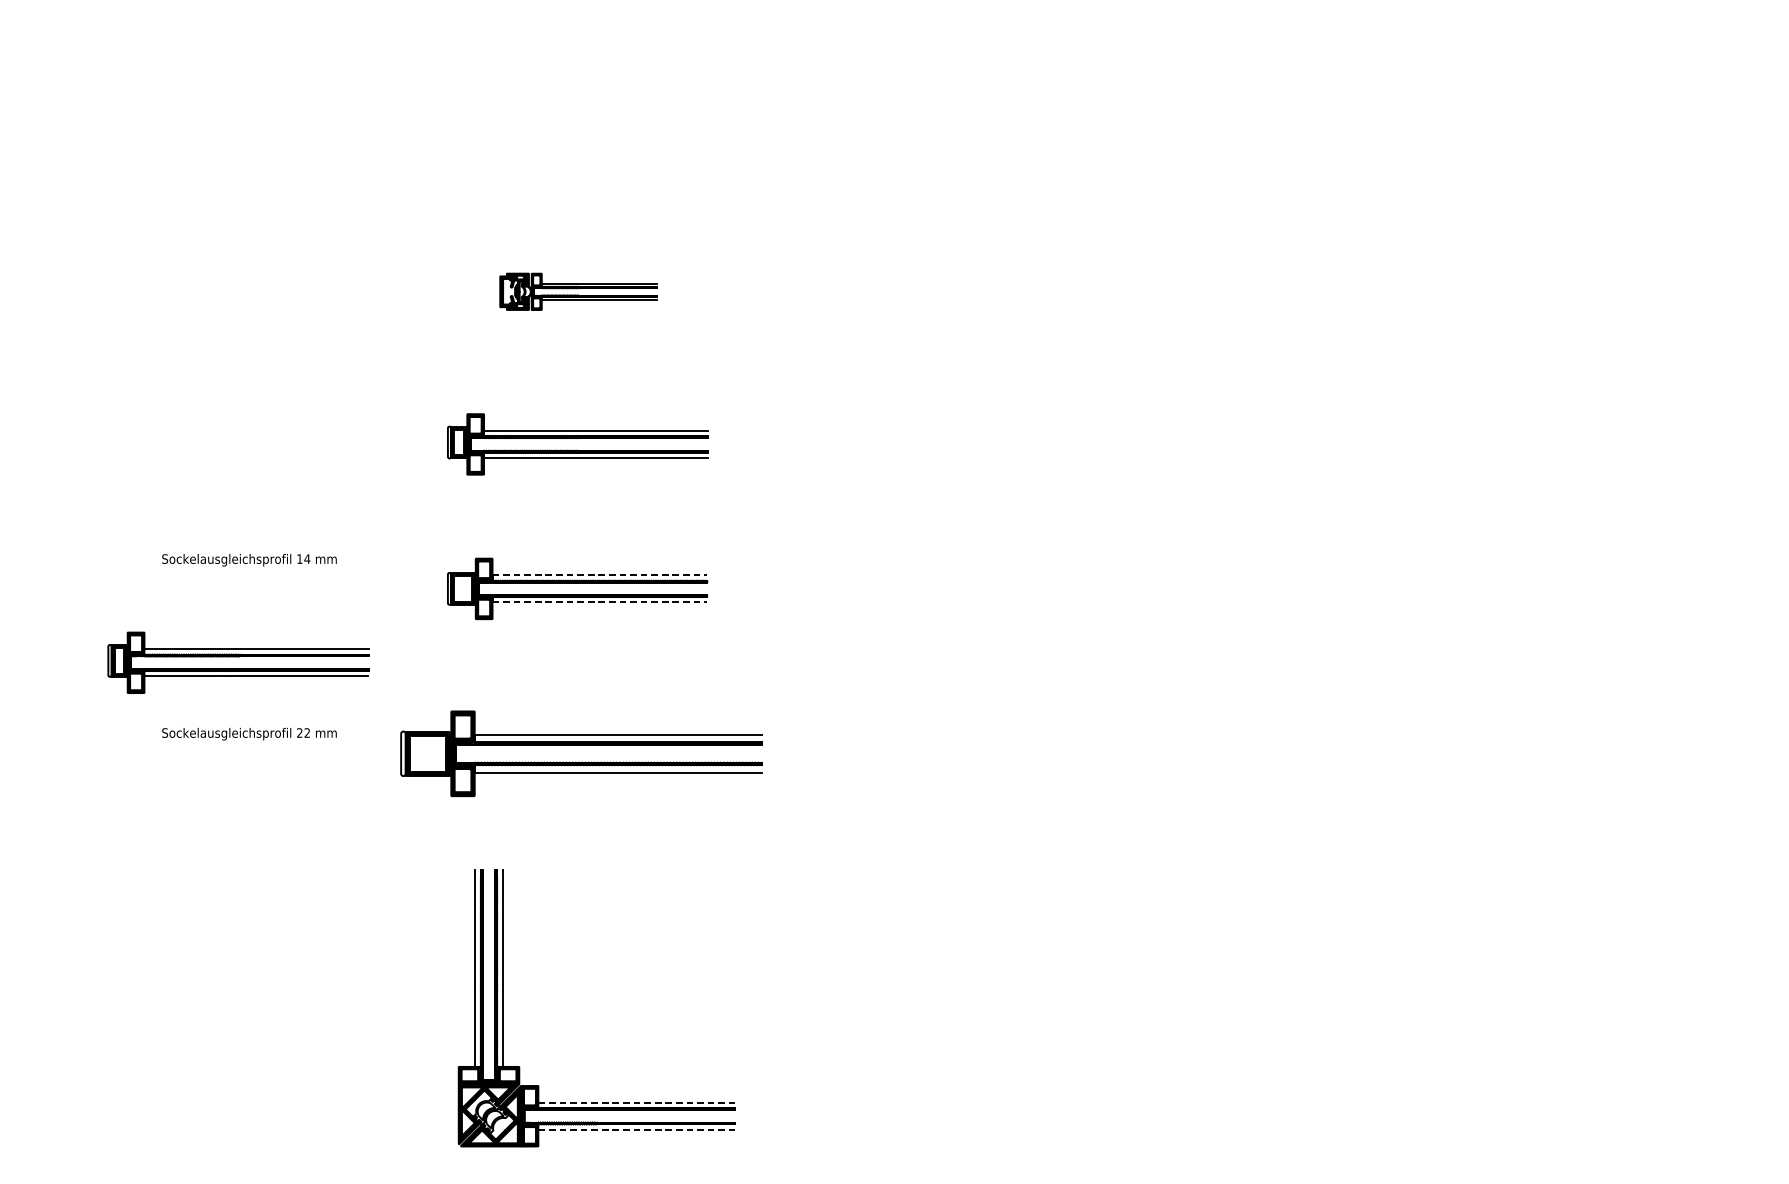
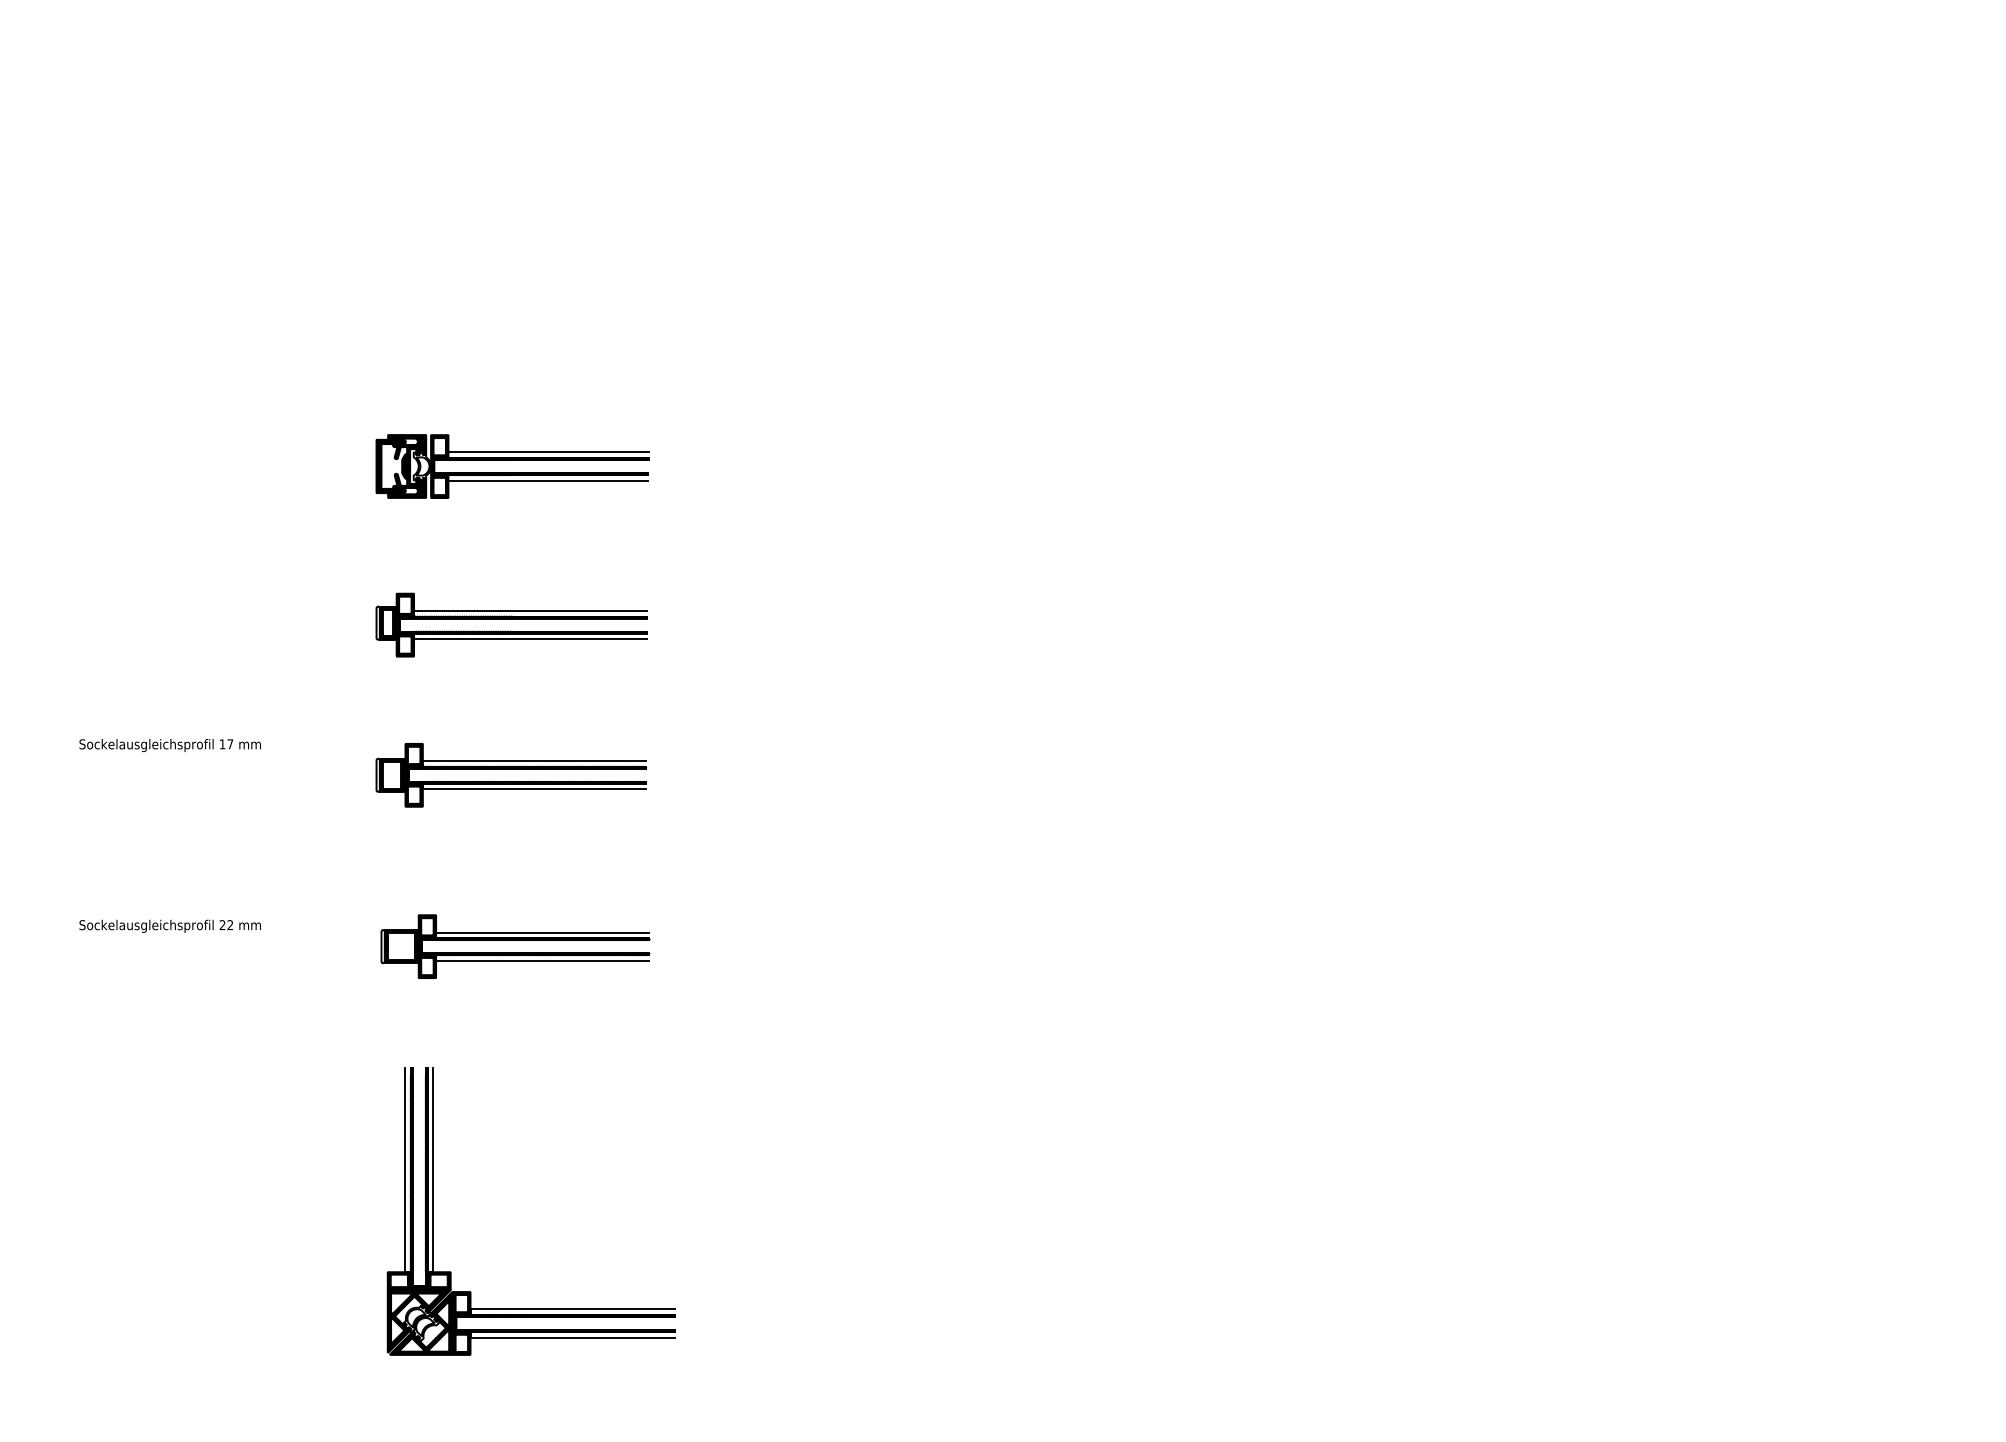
part: (578, 291) -> (512, 466), size x1.67
text: (307, 559) -> (230, 744), 14 -> 17
line: (599, 575) -> (534, 761), dashed -> solid
line: (599, 602) -> (534, 789), dashed -> solid
part: (238, 662) -> (158, 851), removed
part: (581, 753) -> (515, 946), size x0.71
line: (637, 1102) -> (573, 1309), dashed -> solid
line: (637, 1129) -> (573, 1337), dashed -> solid

